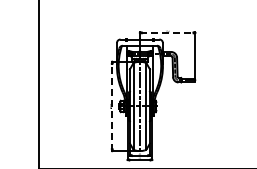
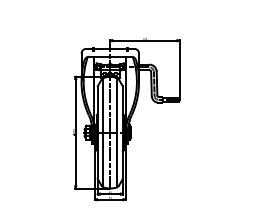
line: (167, 32) -> (144, 40), dashed -> solid
line: (112, 106) -> (75, 132), dashed -> solid

